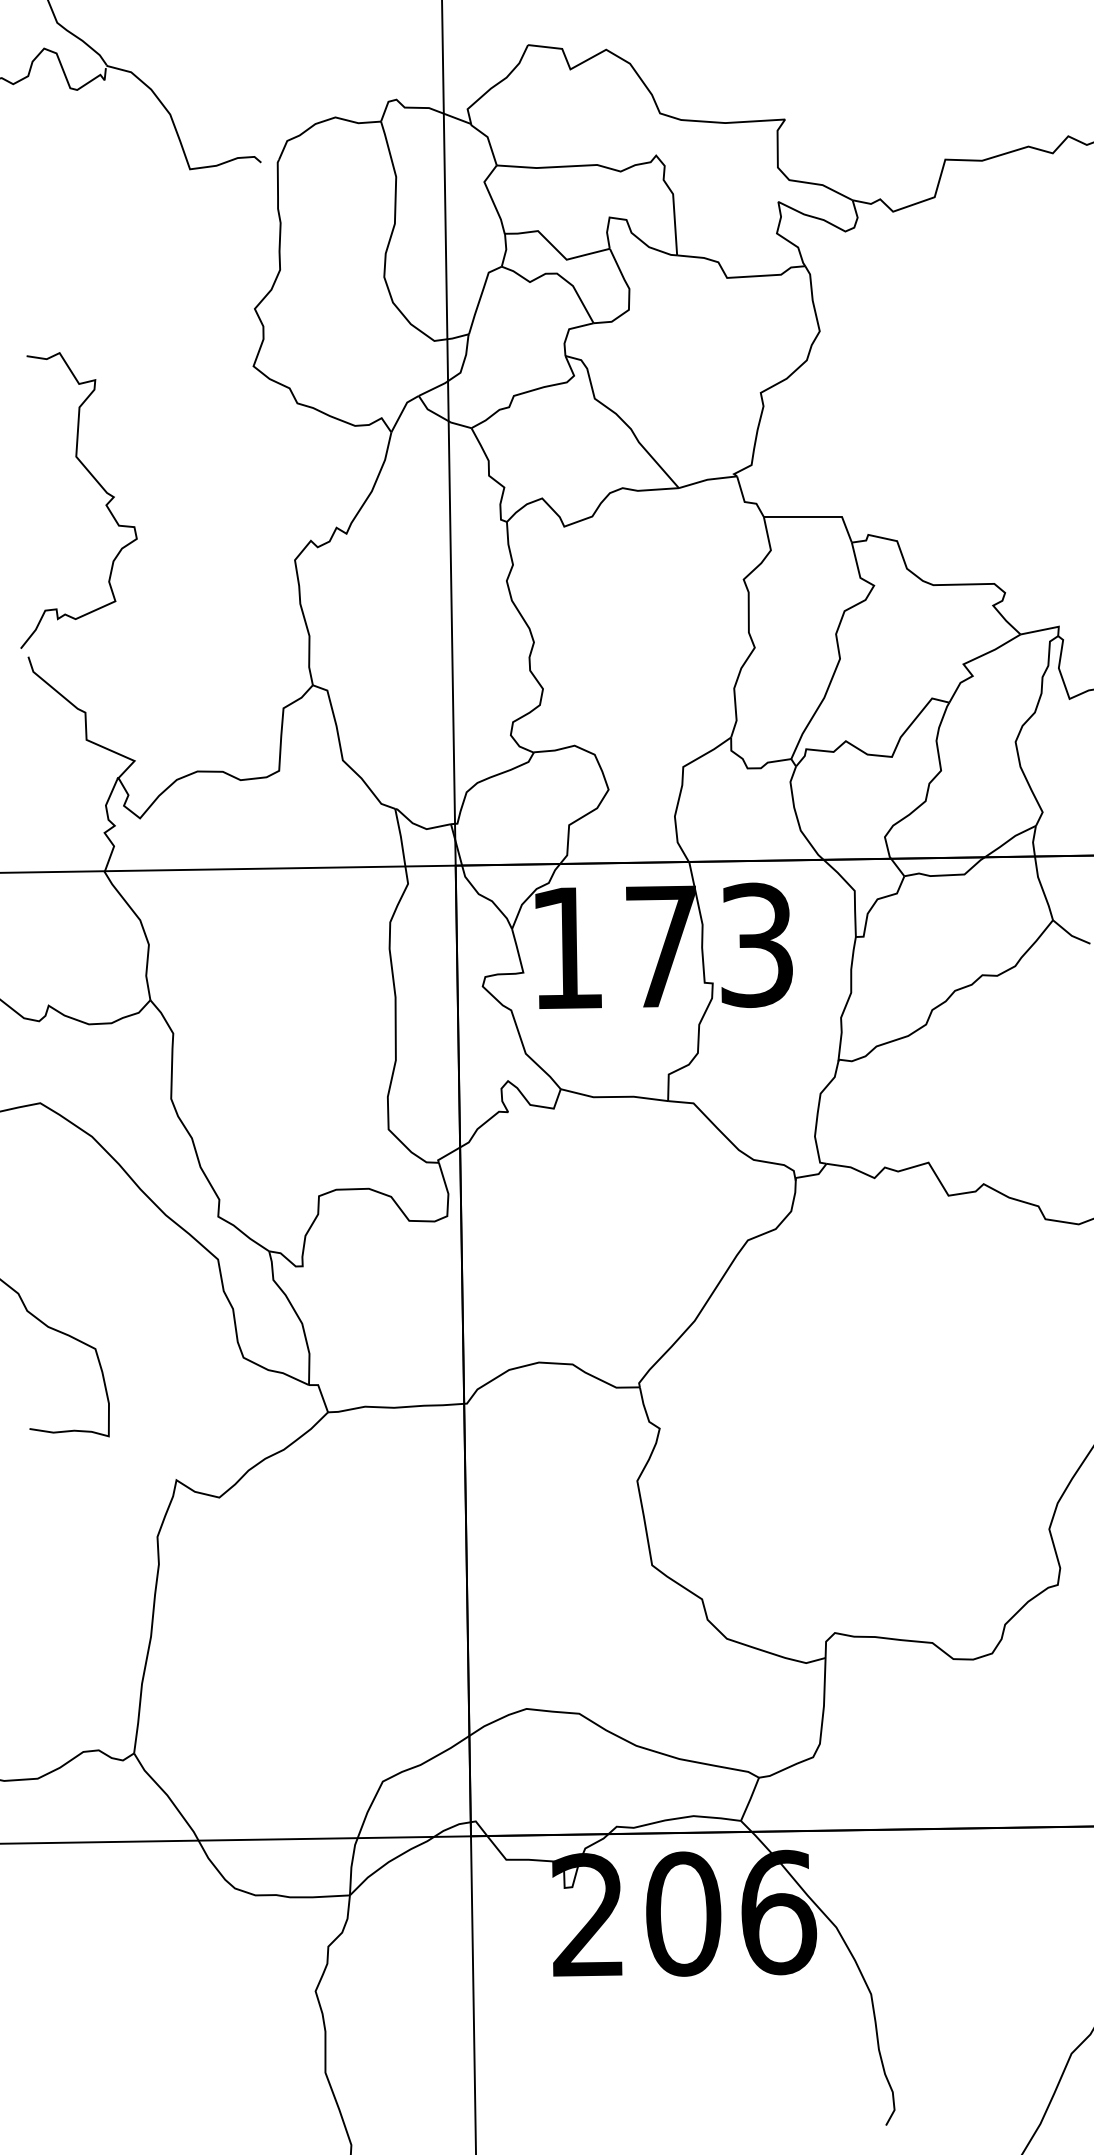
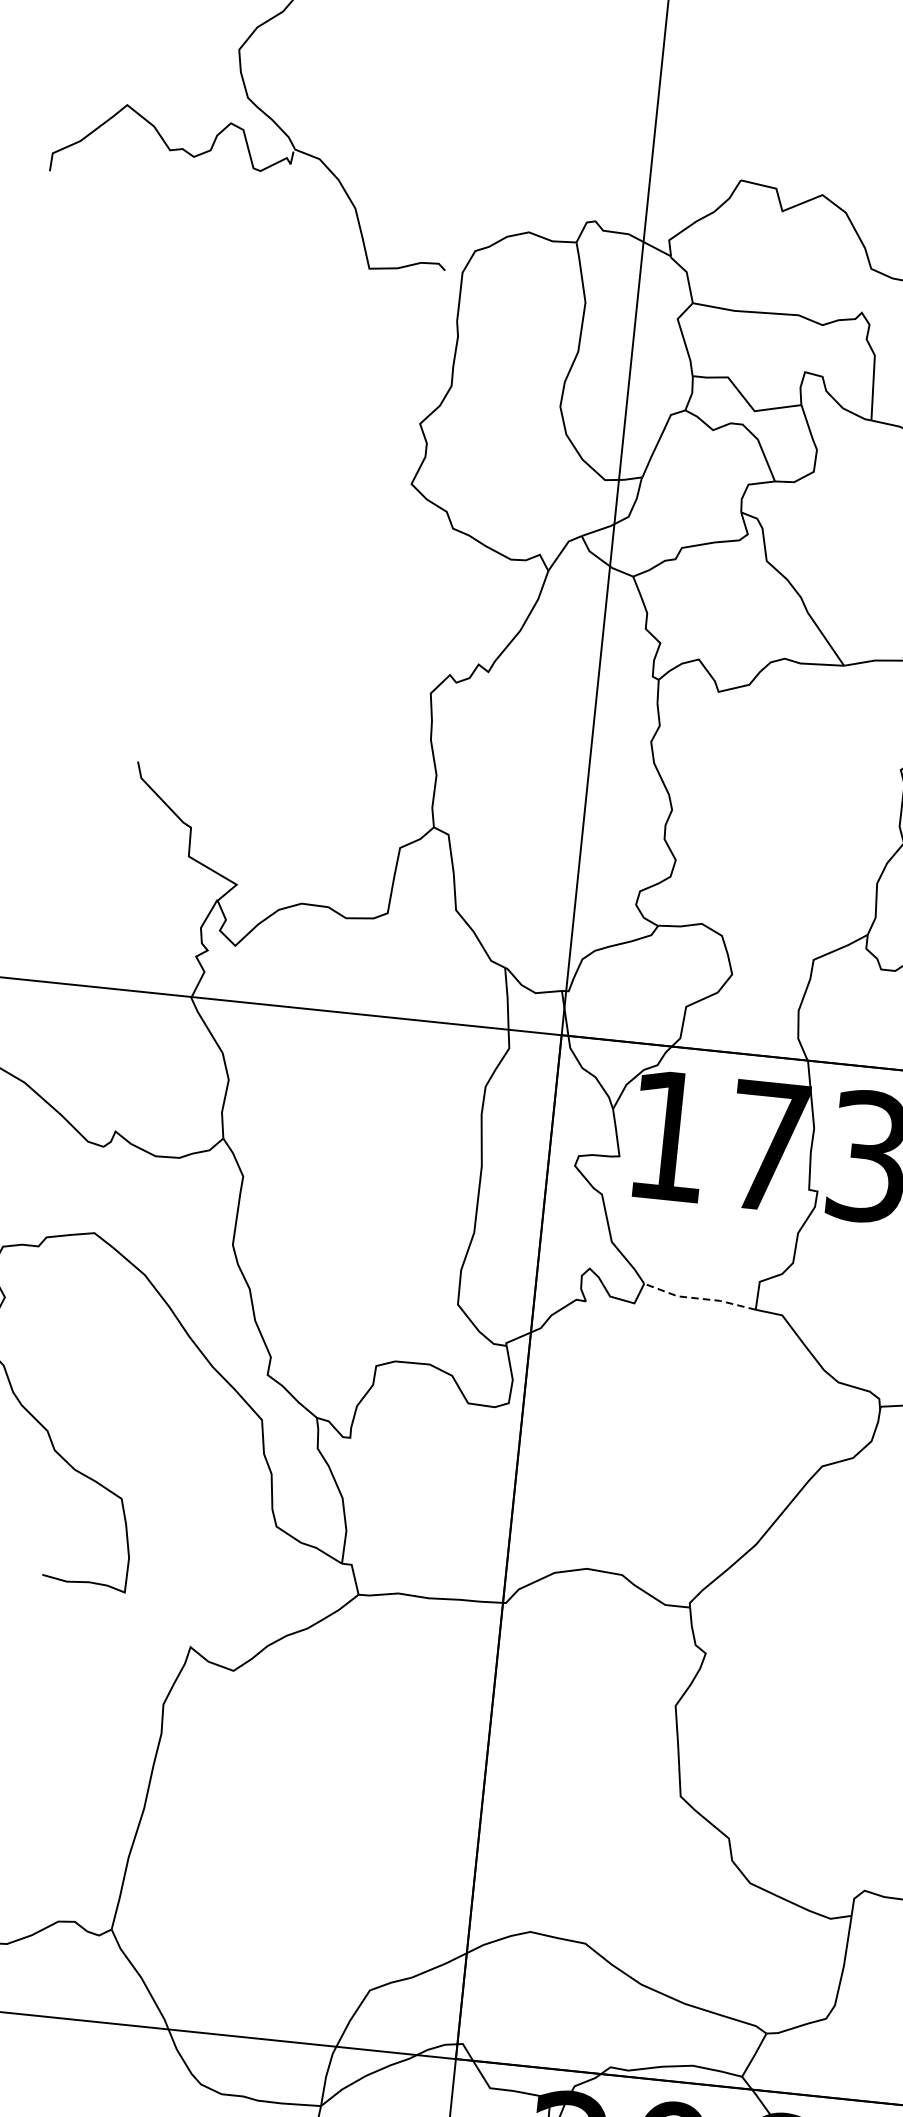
curve: (96, 482) -> (231, 586), removed
line: (614, 1096) -> (699, 1298), solid -> dashed

